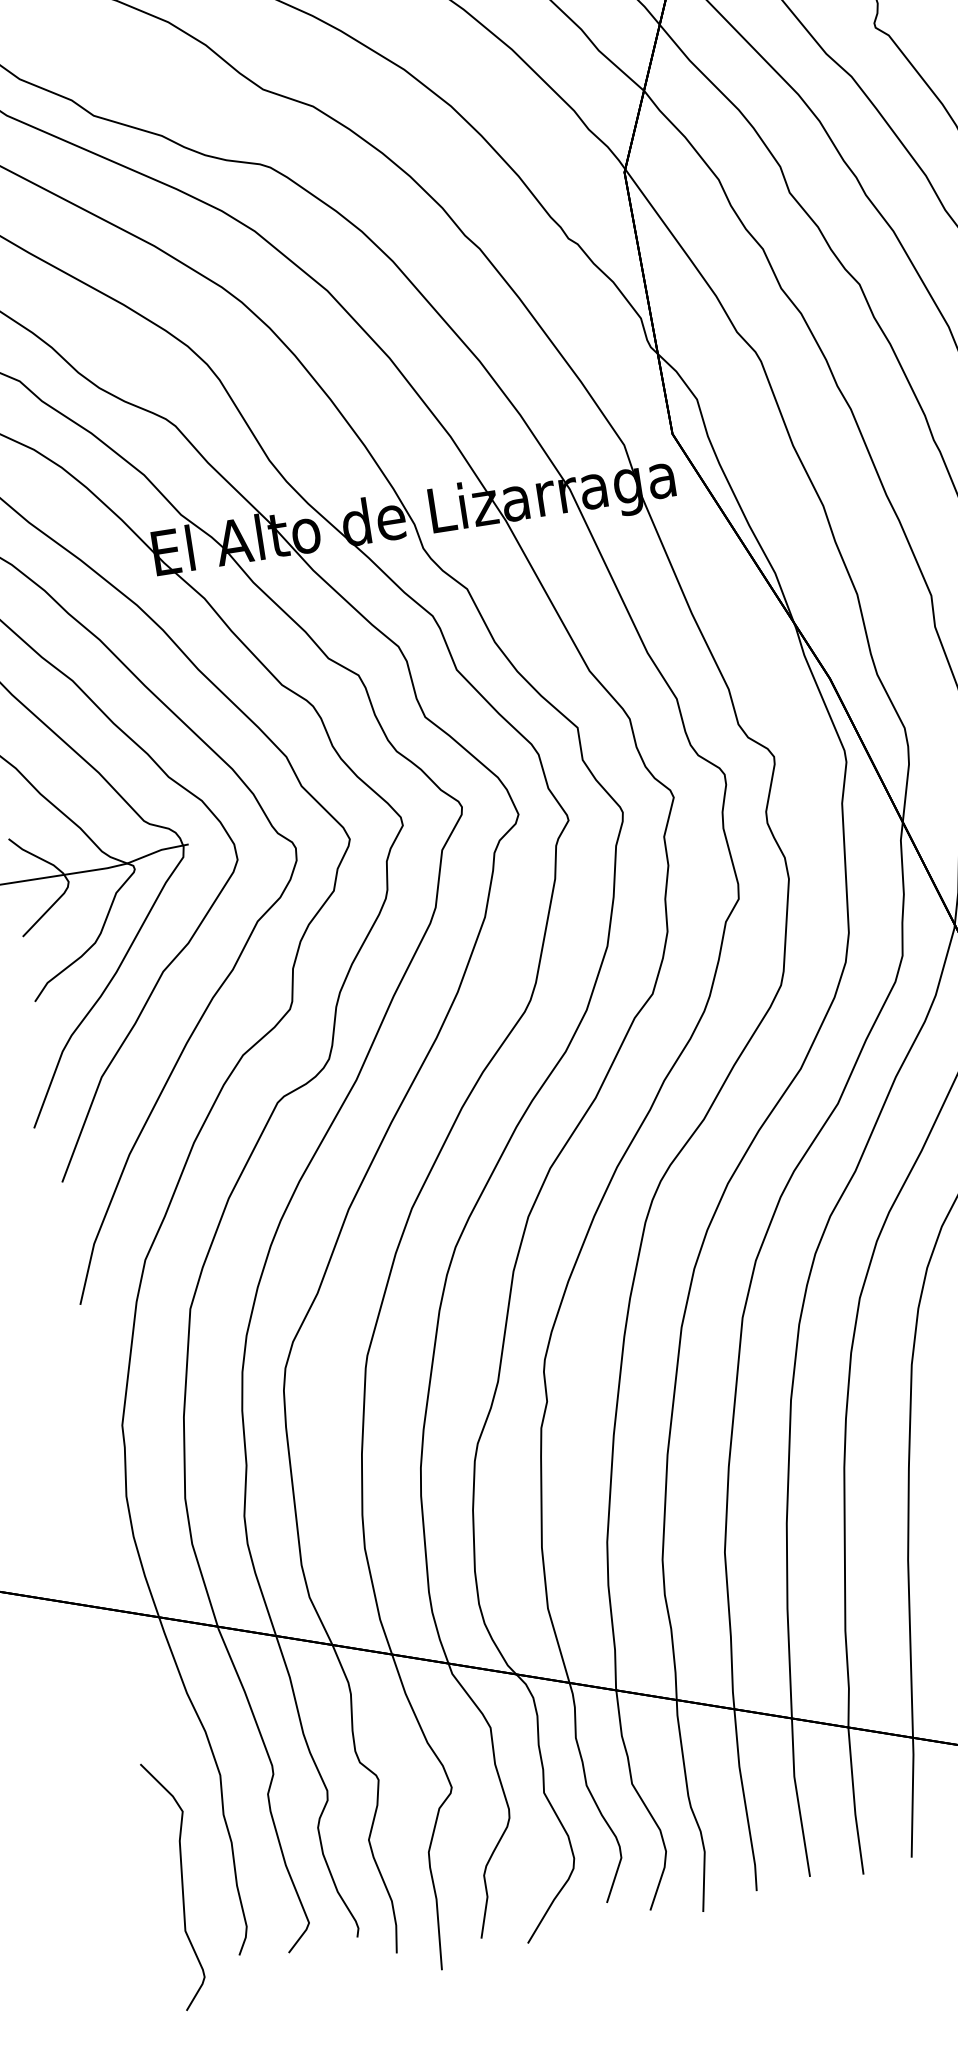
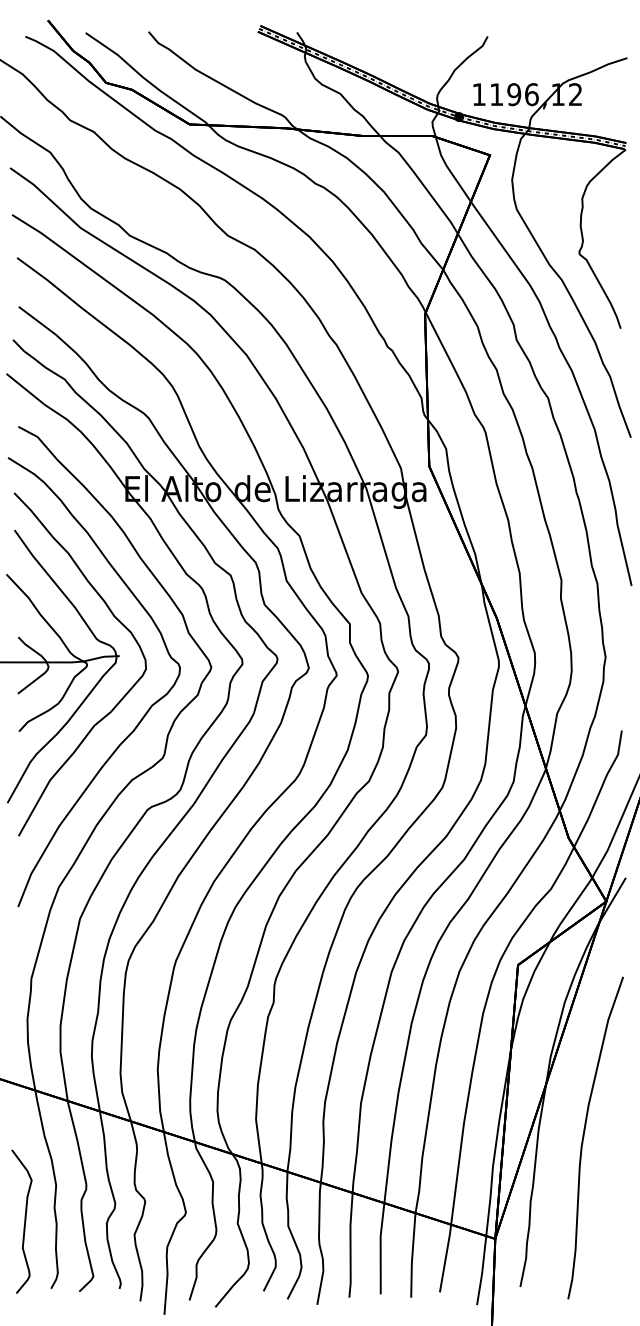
curve: (181, 1884) -> (24, 1221), moved

